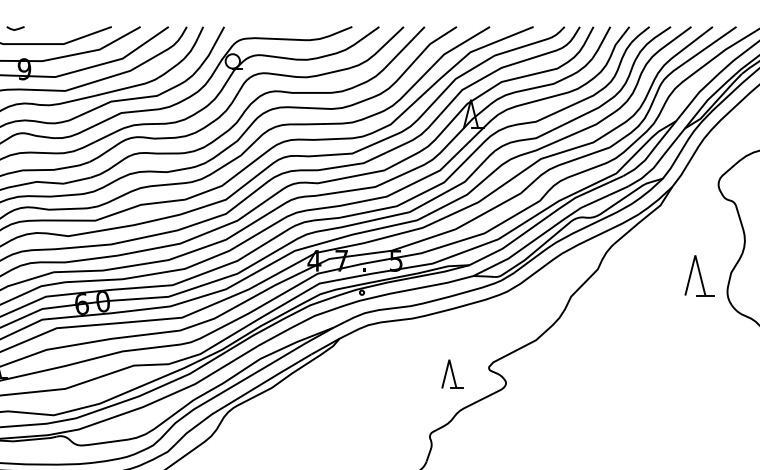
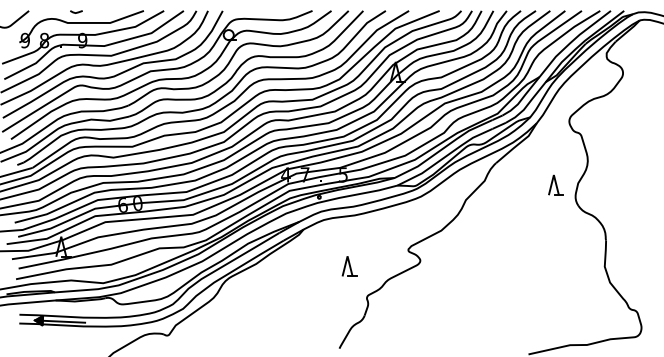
part: (698, 274) -> (555, 184), size x0.71
part: (452, 374) -> (349, 266), moved

